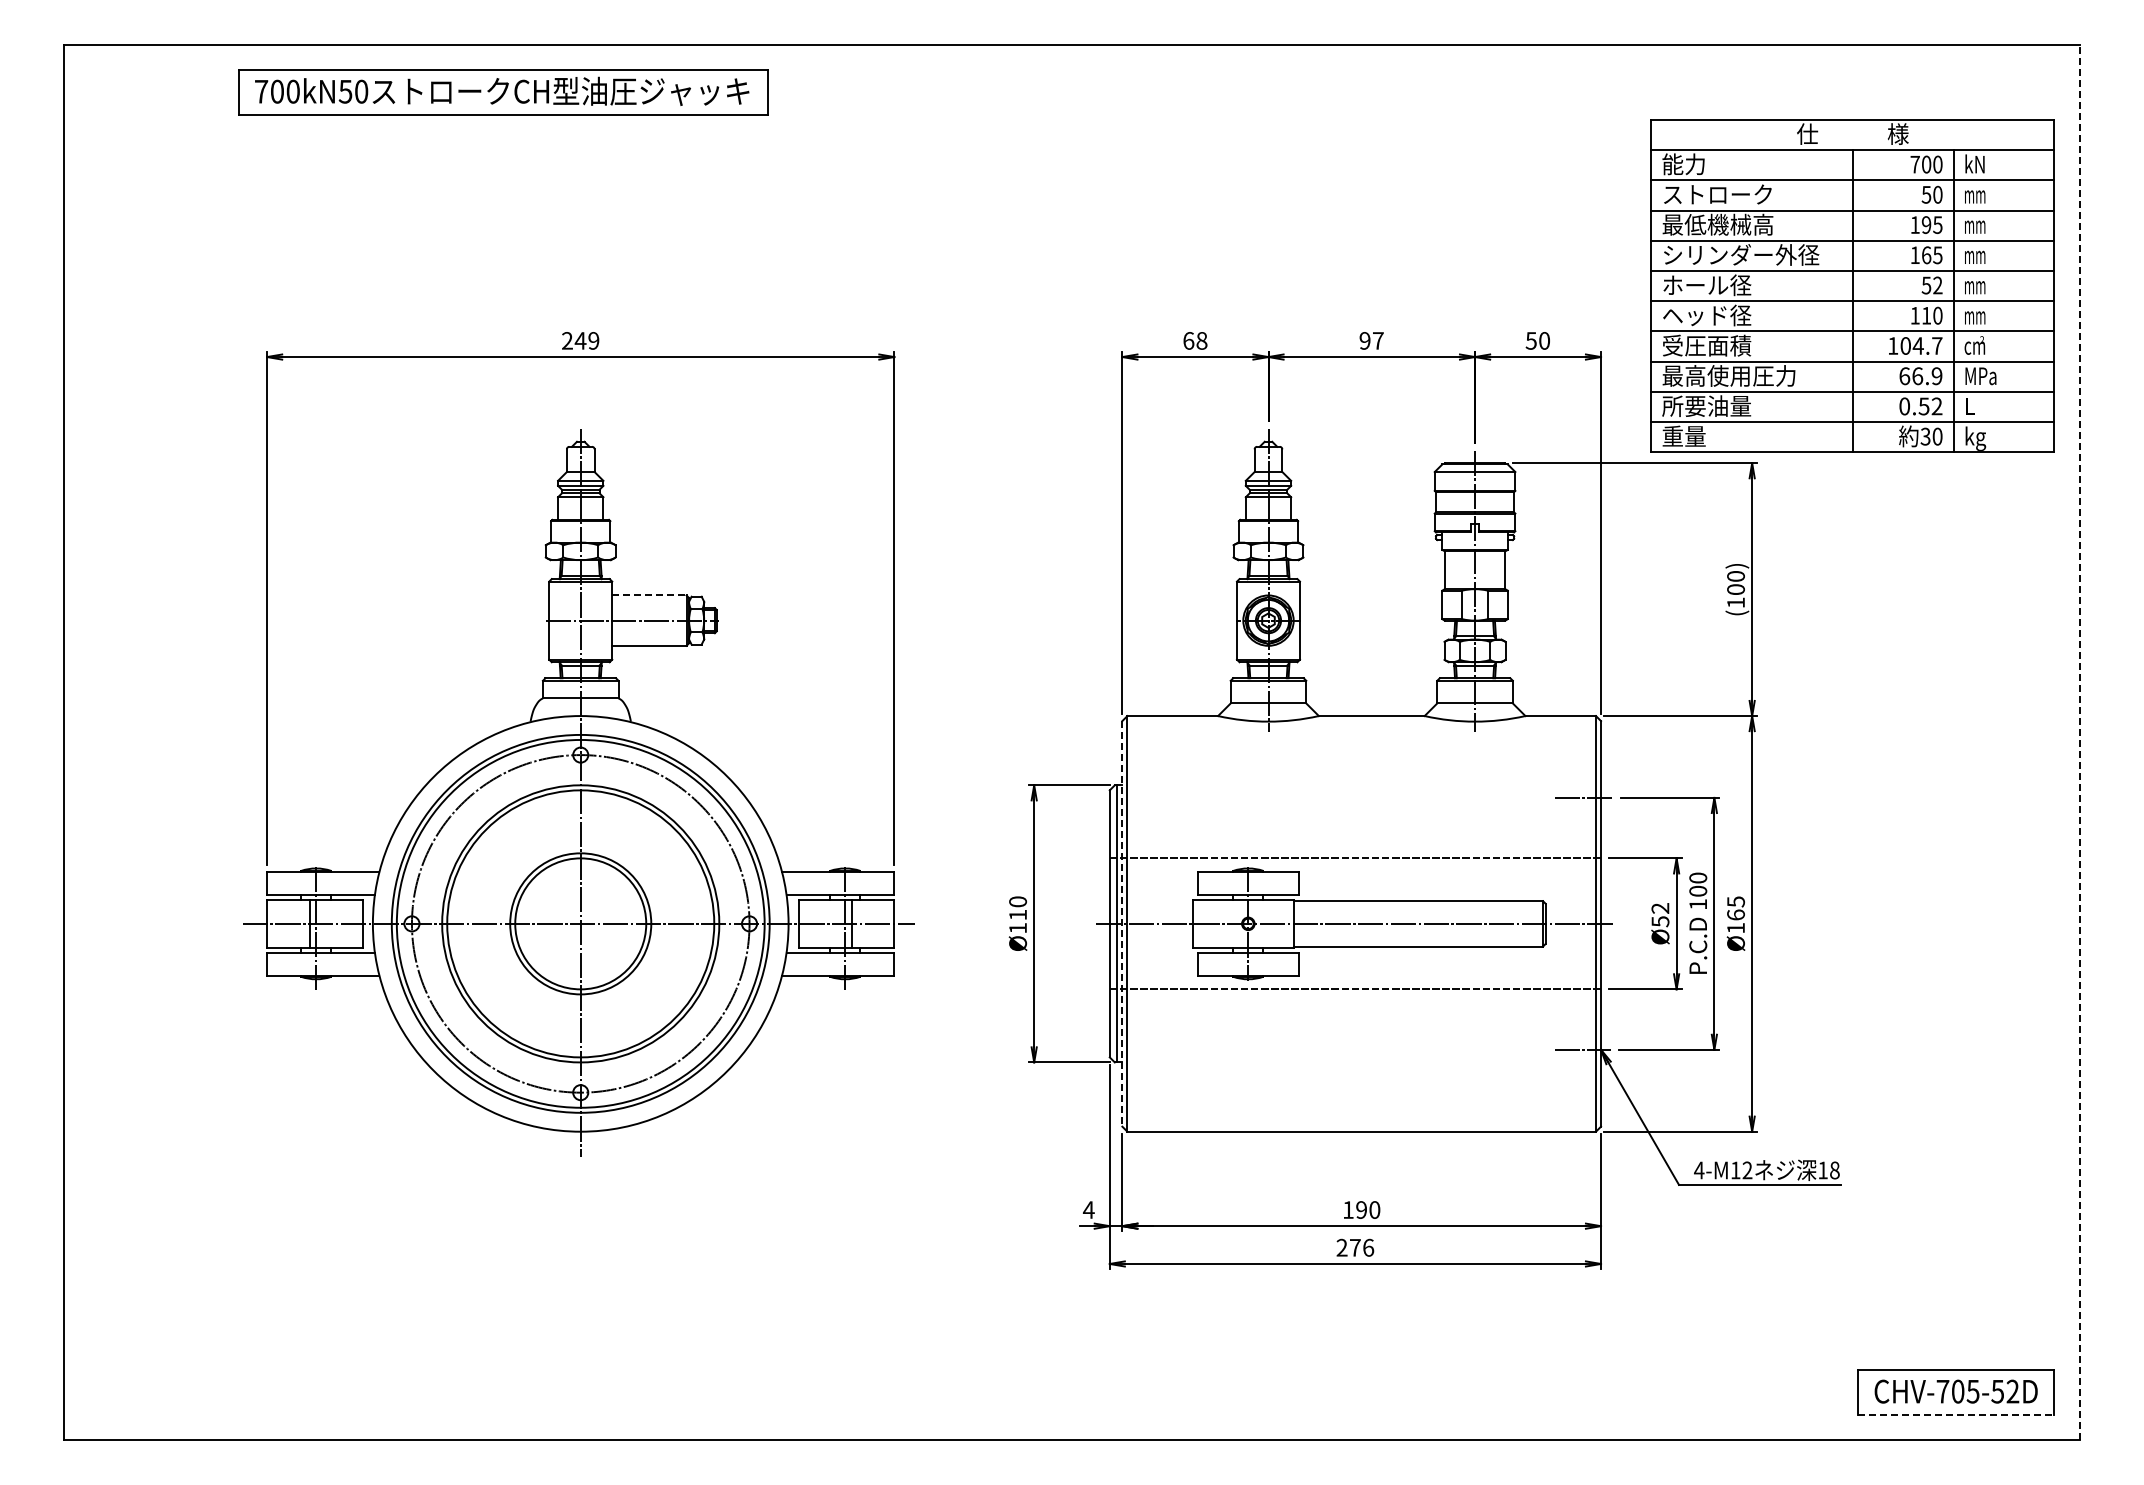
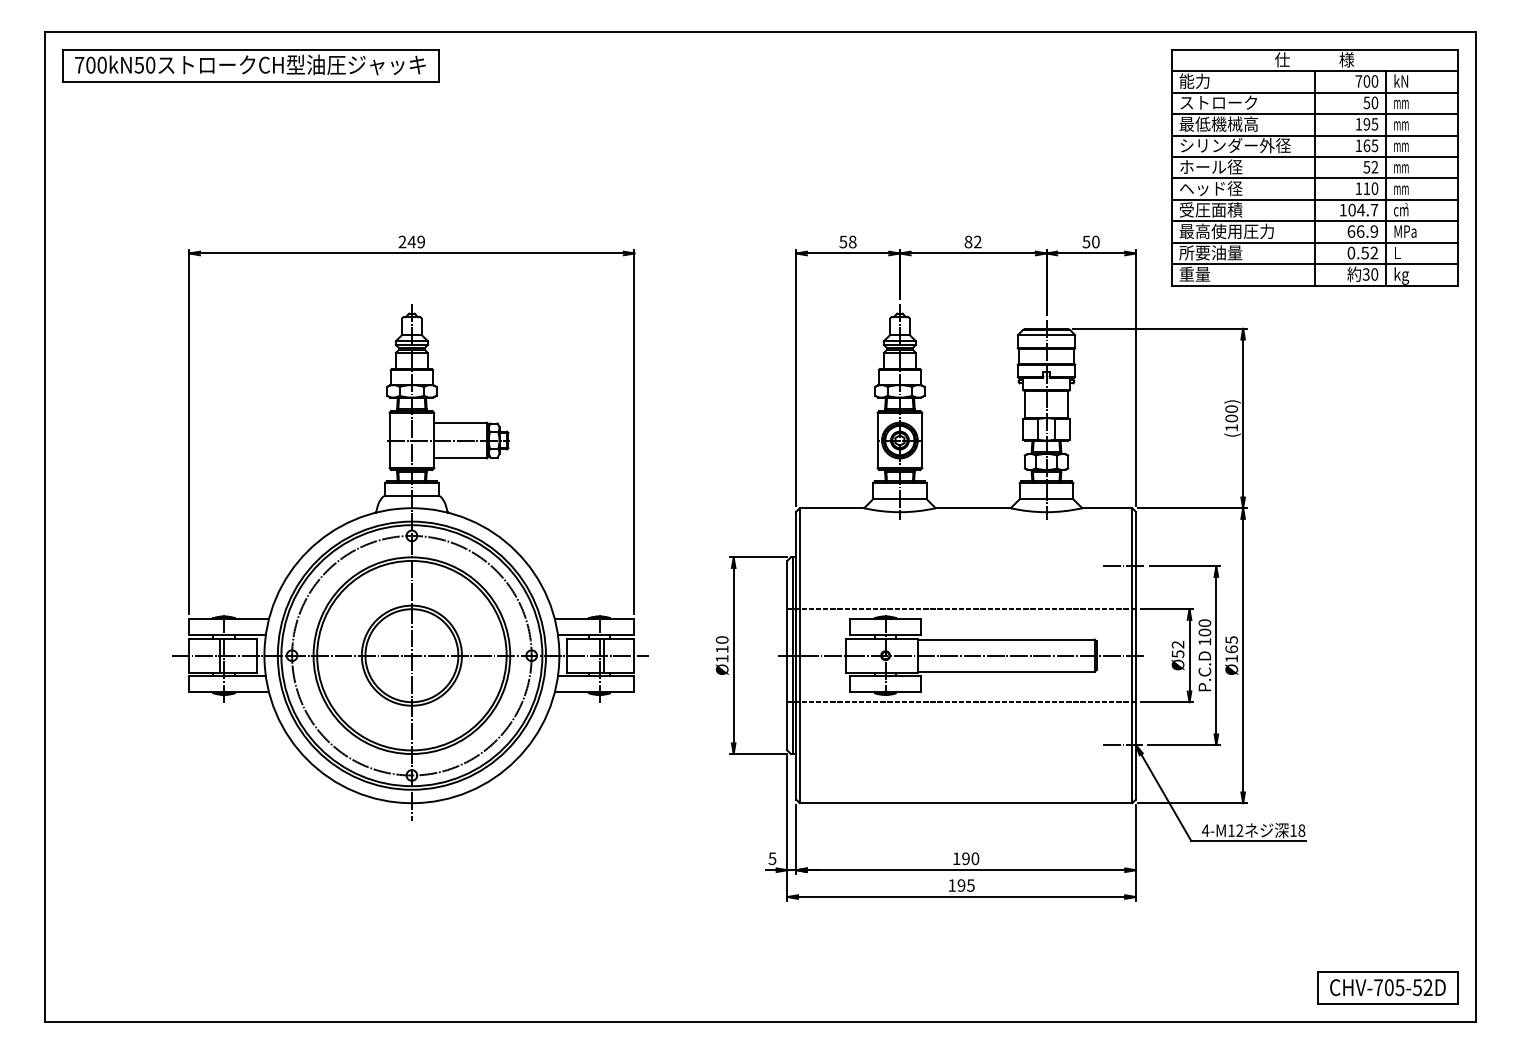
part: (503, 92) -> (251, 65), moved
part: (1852, 285) -> (1314, 167), moved
text: (1188, 340) -> (843, 241), 68 -> 58
text: (1371, 340) -> (973, 241), 97 -> 82
line: (649, 595) -> (460, 422), dashed -> solid
line: (2079, 742) -> (1475, 527), dashed -> solid
line: (1122, 923) -> (796, 655), dashed -> solid
text: (1088, 1209) -> (772, 858), 4 -> 5
text: (1355, 1247) -> (961, 885), 276 -> 195
line: (1956, 1415) -> (1388, 1004), dashed -> solid

